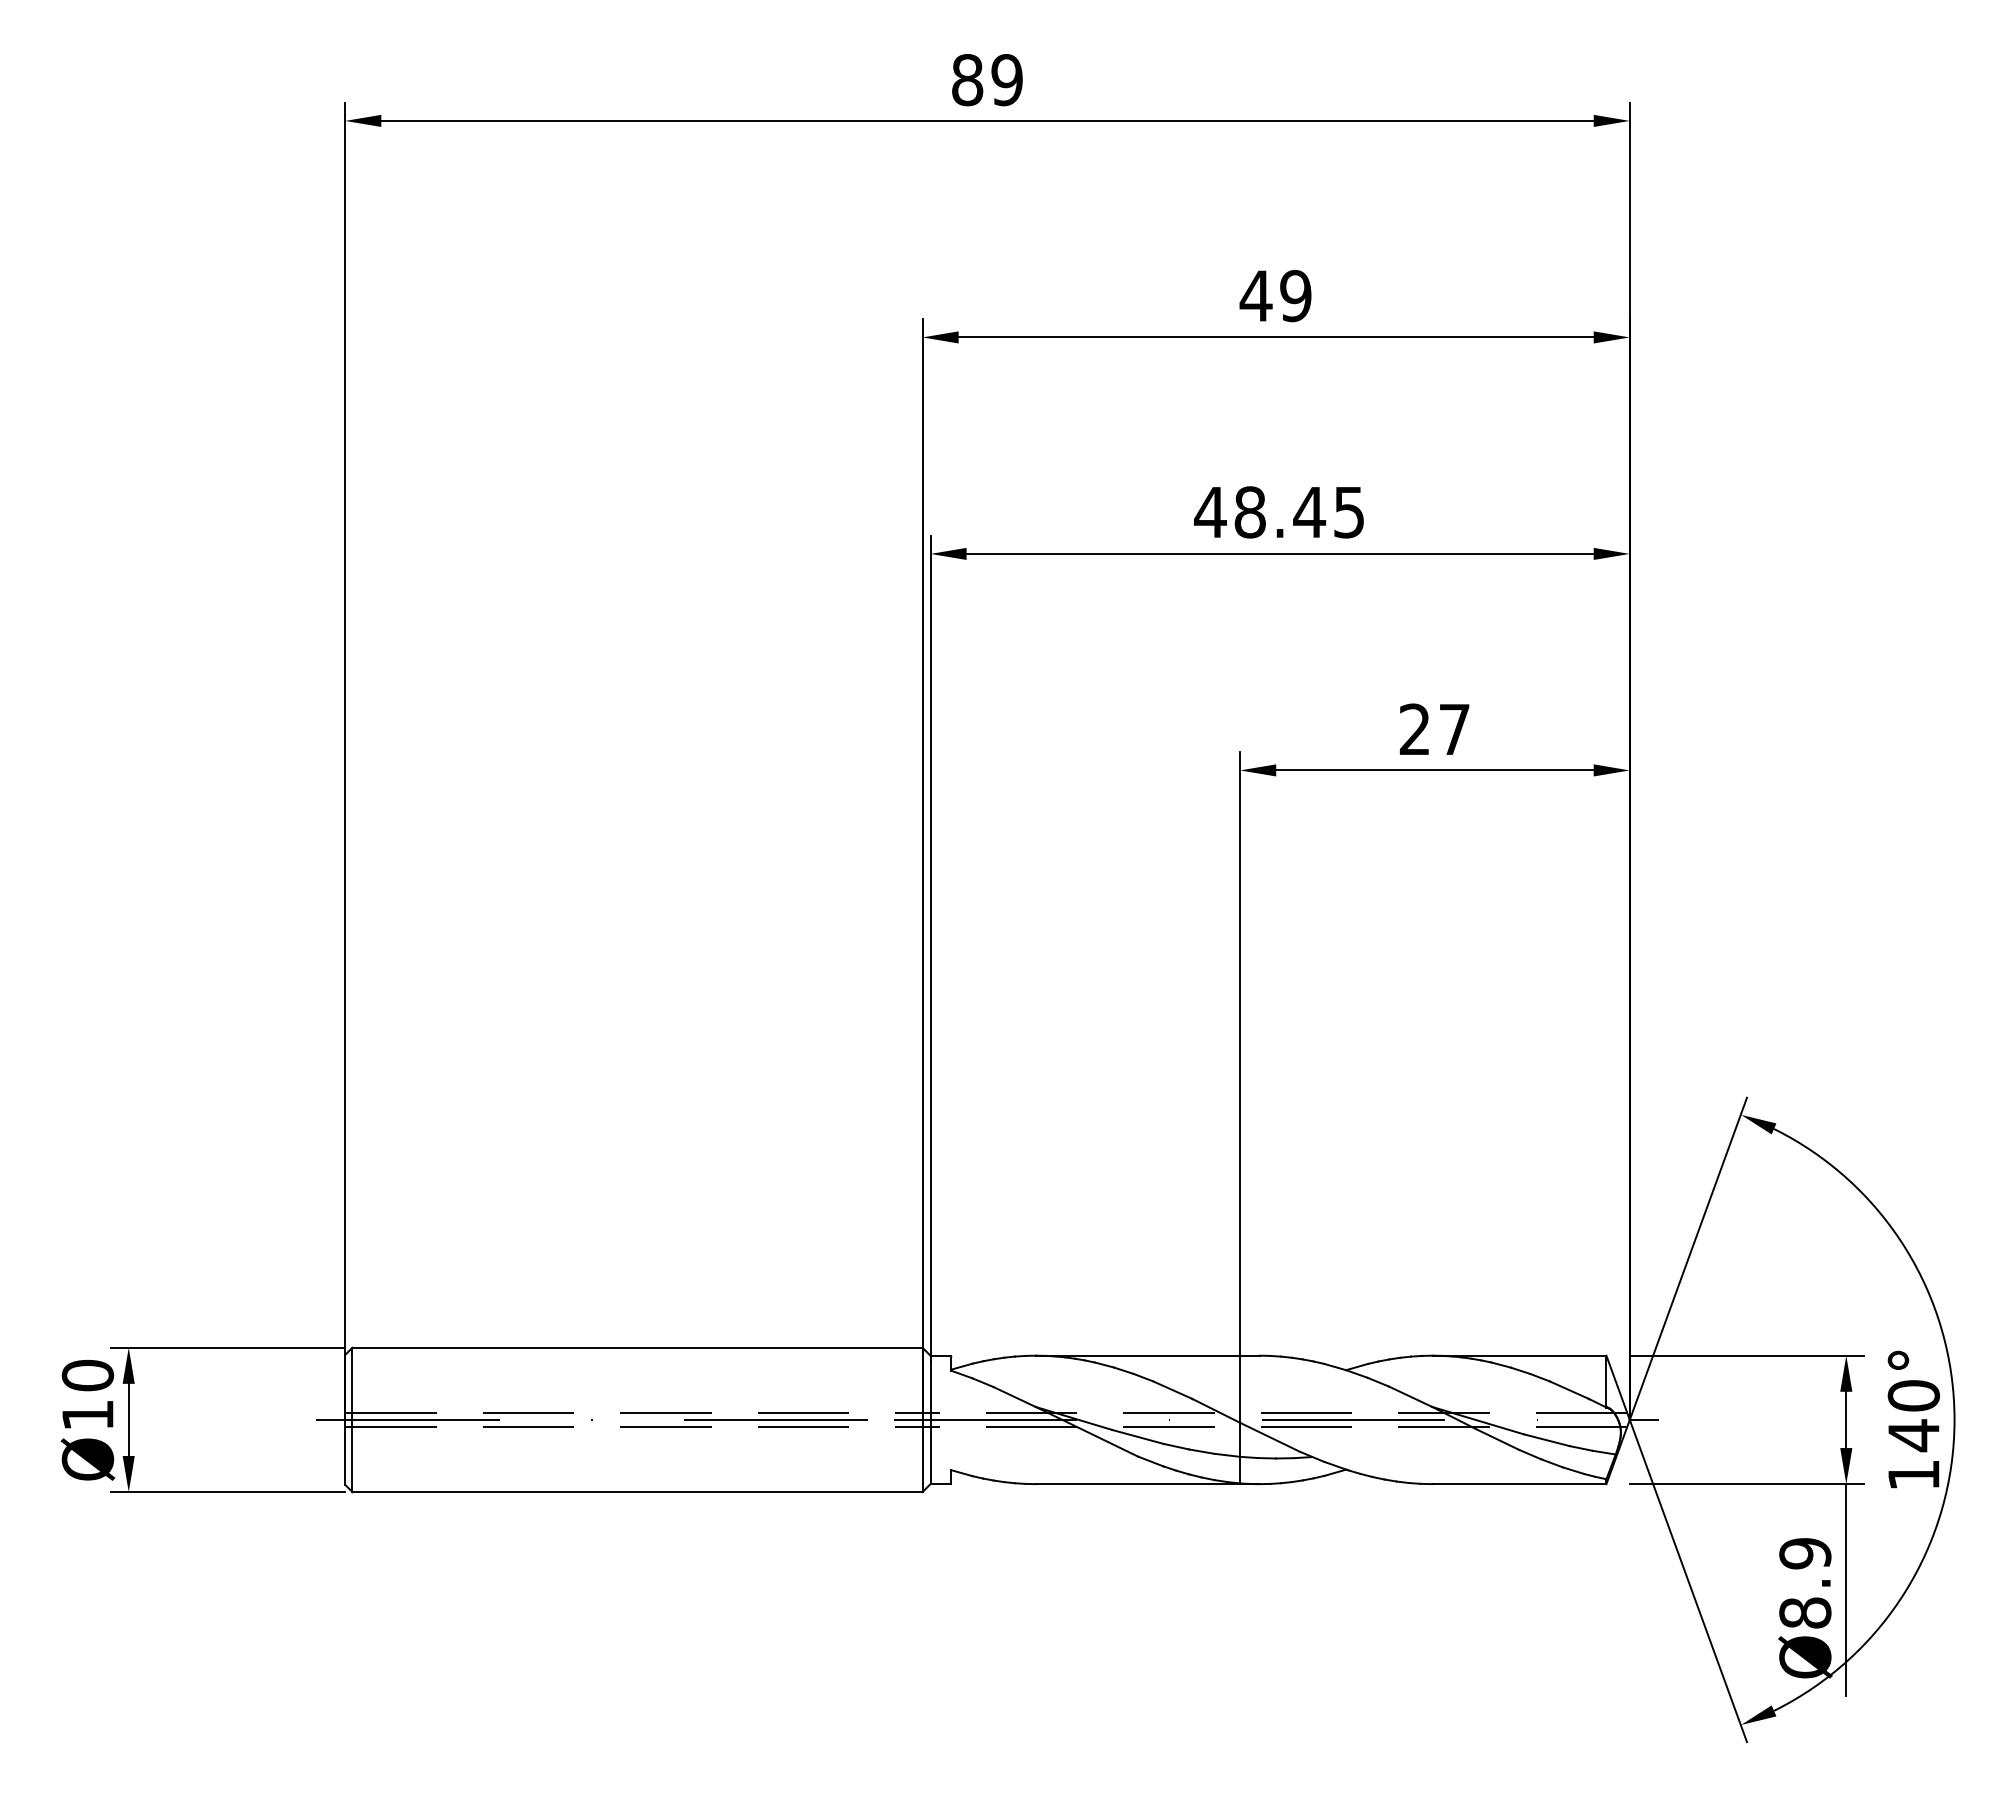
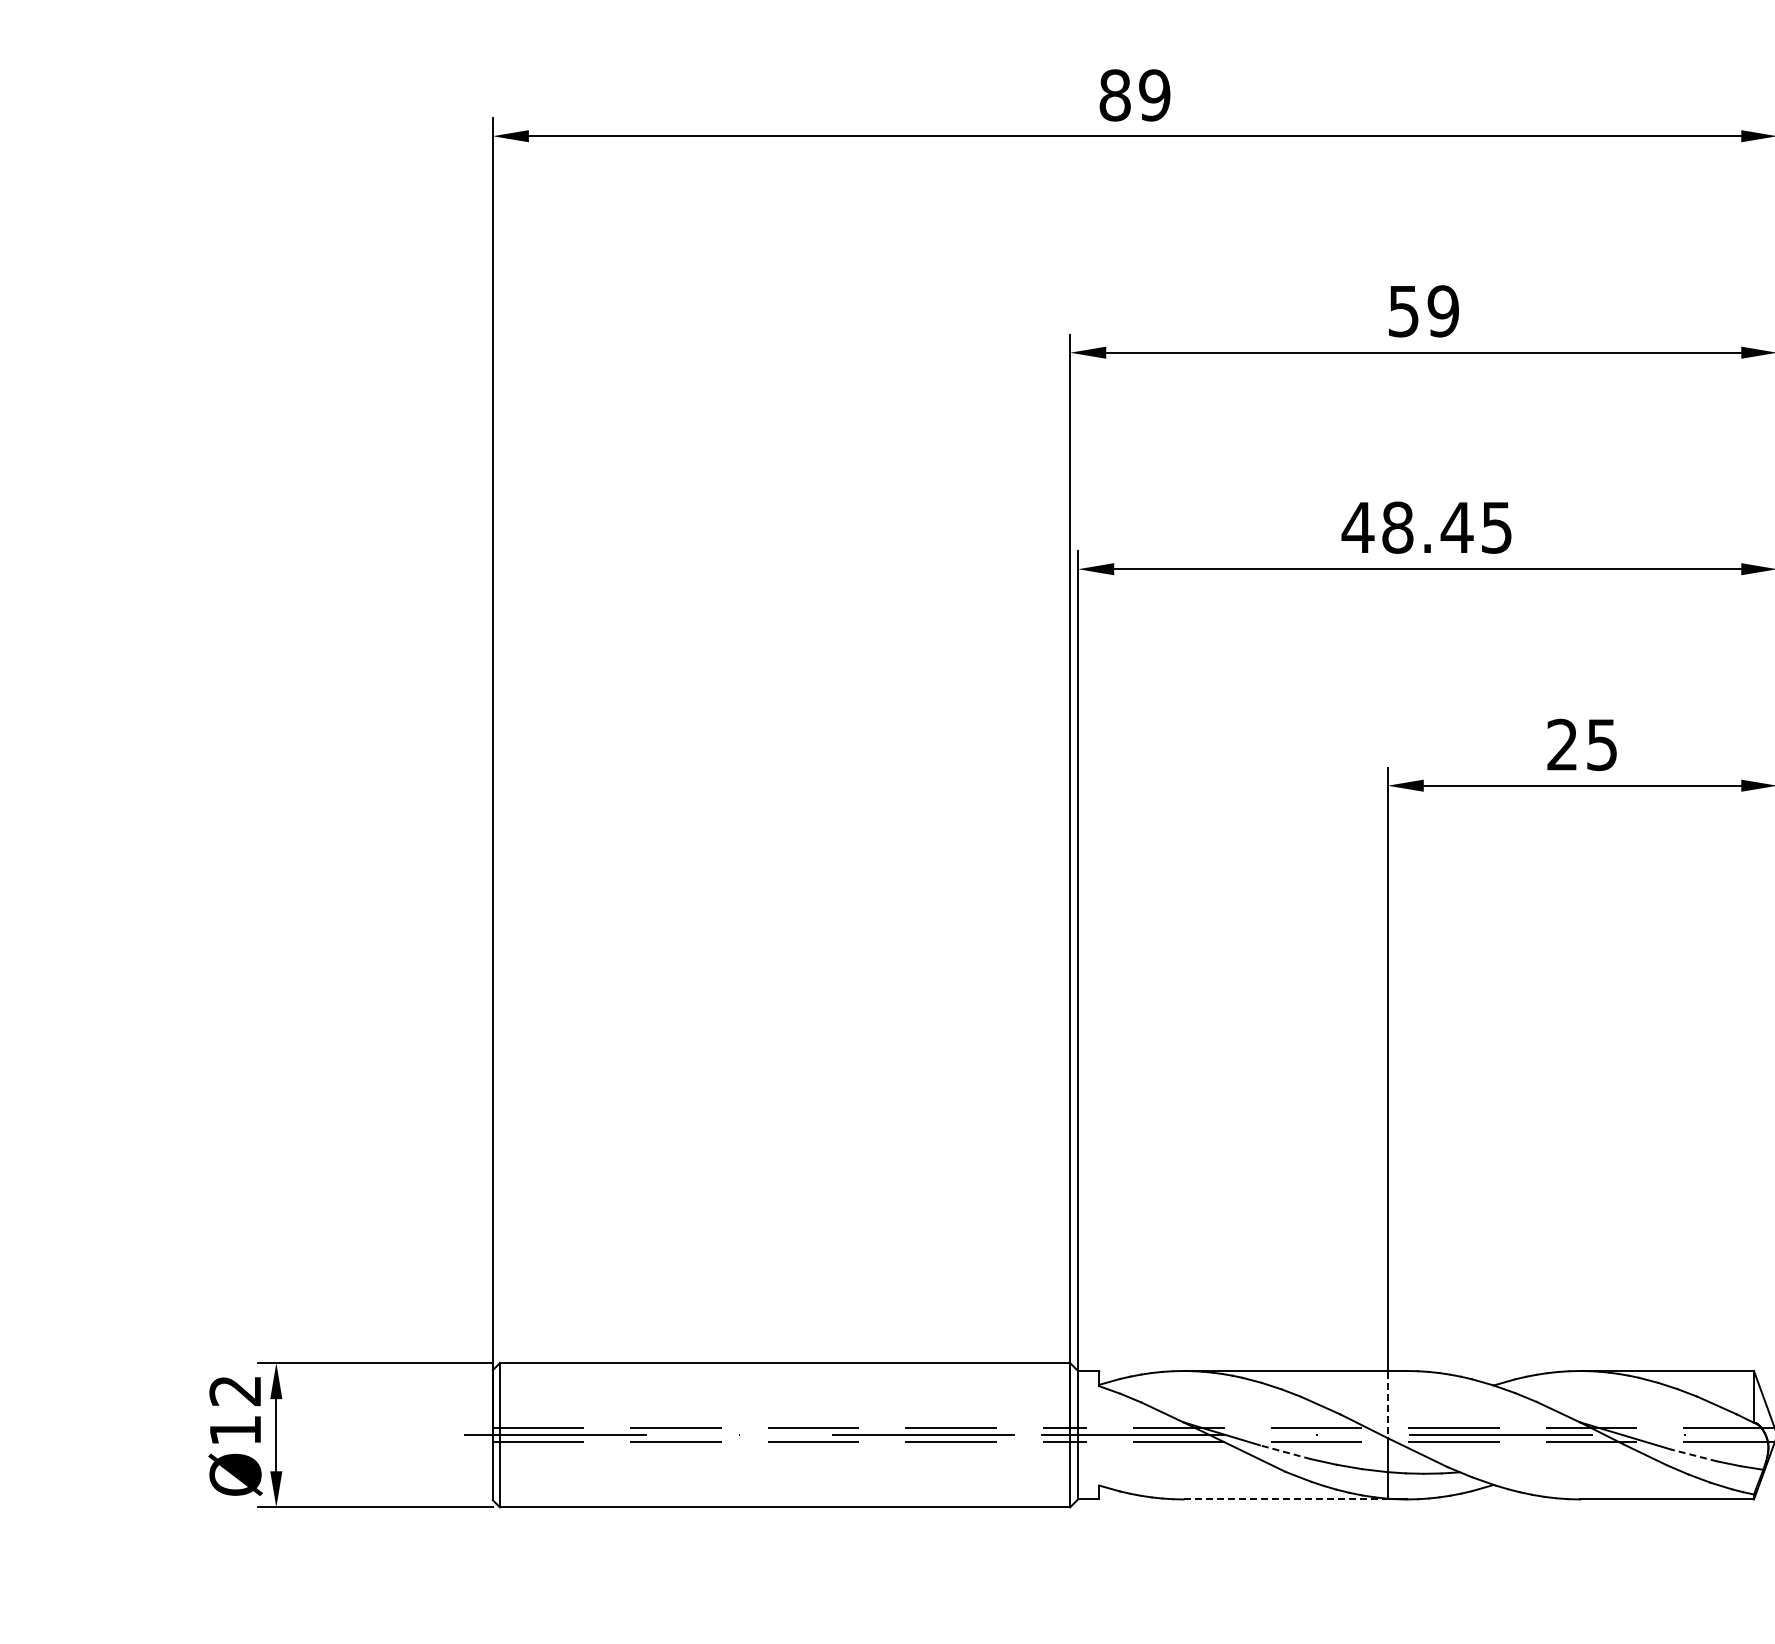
text: (1255, 296) -> (1403, 311), 49 -> 59
text: (1454, 729) -> (1602, 744), 27 -> 25
text: (87, 1375) -> (235, 1390), Ø10 -> Ø12
line: (1240, 1389) -> (1388, 1404), solid -> dashed
line: (1137, 1436) -> (1285, 1451), solid -> dashed
line: (1546, 1440) -> (1694, 1455), solid -> dashed
line: (1138, 1484) -> (1286, 1499), solid -> dashed

